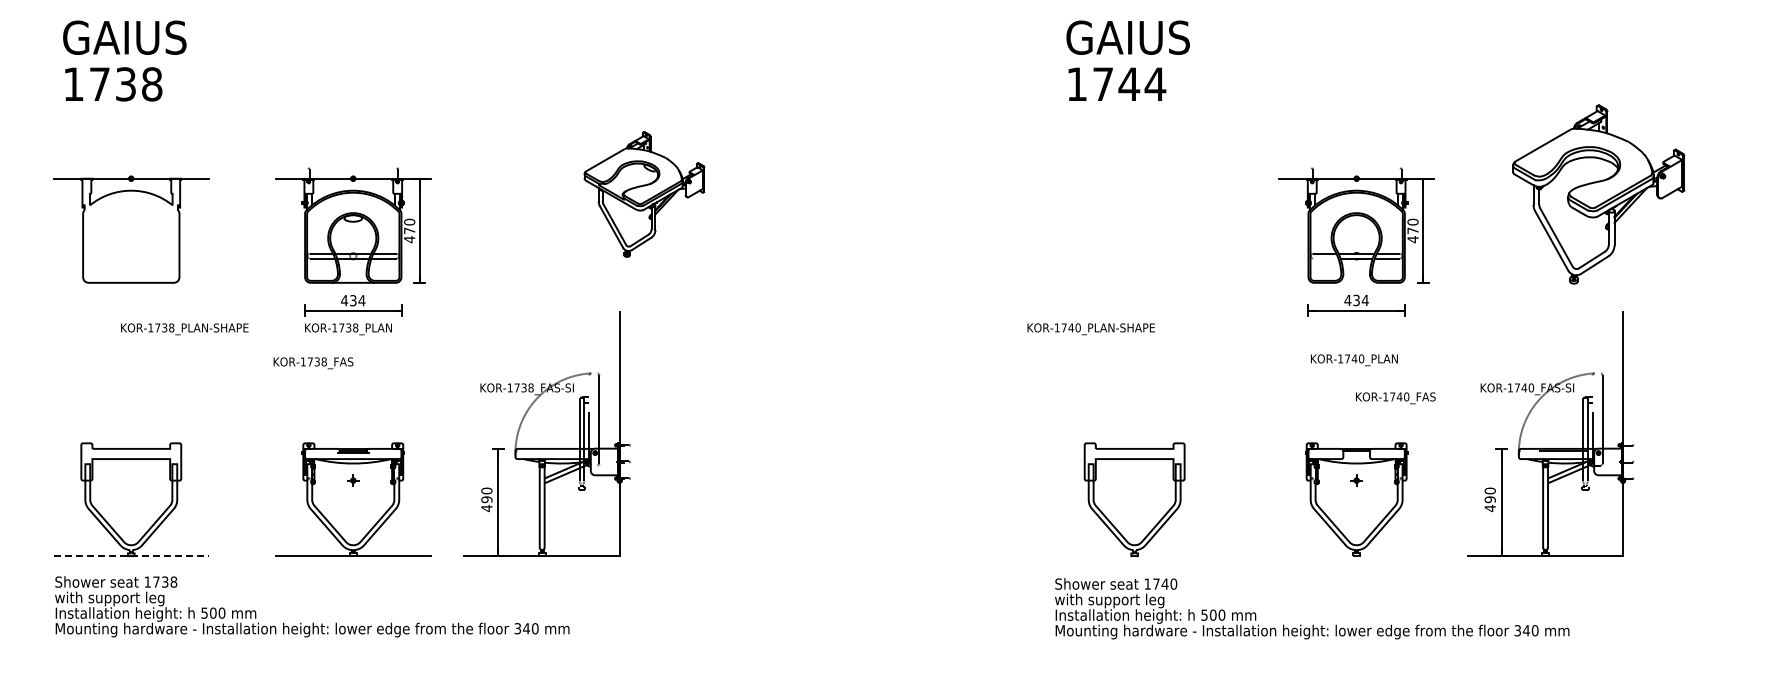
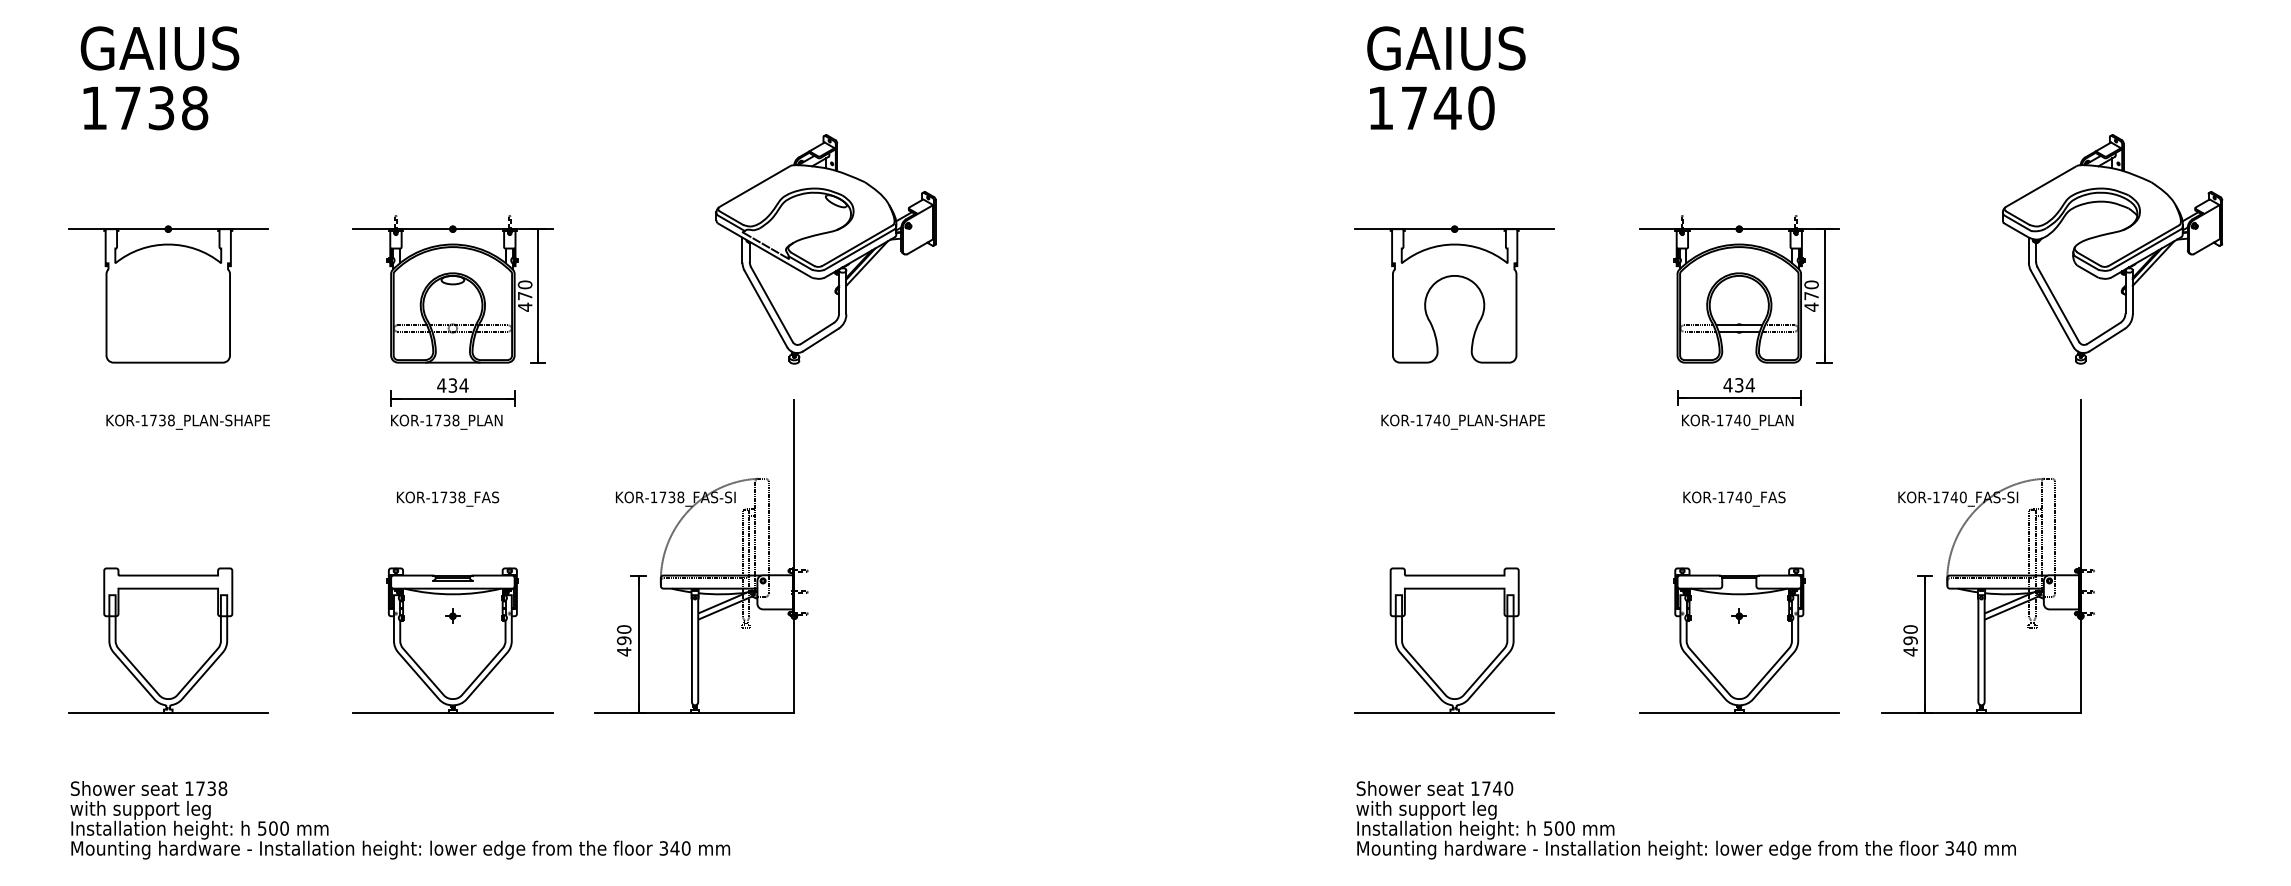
text: (1155, 84) -> (1481, 108), 1744 -> 1740
part: (644, 194) -> (826, 249), size x1.43
part: (1598, 194) -> (2112, 249), moved
part: (1134, 216) -> (1454, 277), added
text: (184, 329) -> (187, 422), moved
text: (1090, 329) -> (1462, 422), moved
text: (1354, 360) -> (1737, 422), moved
text: (313, 363) -> (448, 499), moved
text: (1395, 398) -> (1733, 499), moved
line: (131, 556) -> (168, 713), dashed -> solid
line: (1134, 556) -> (1454, 713), added
line: (1356, 556) -> (1739, 713), added
text: (312, 606) -> (400, 819), moved
text: (1312, 608) -> (1686, 819), moved

